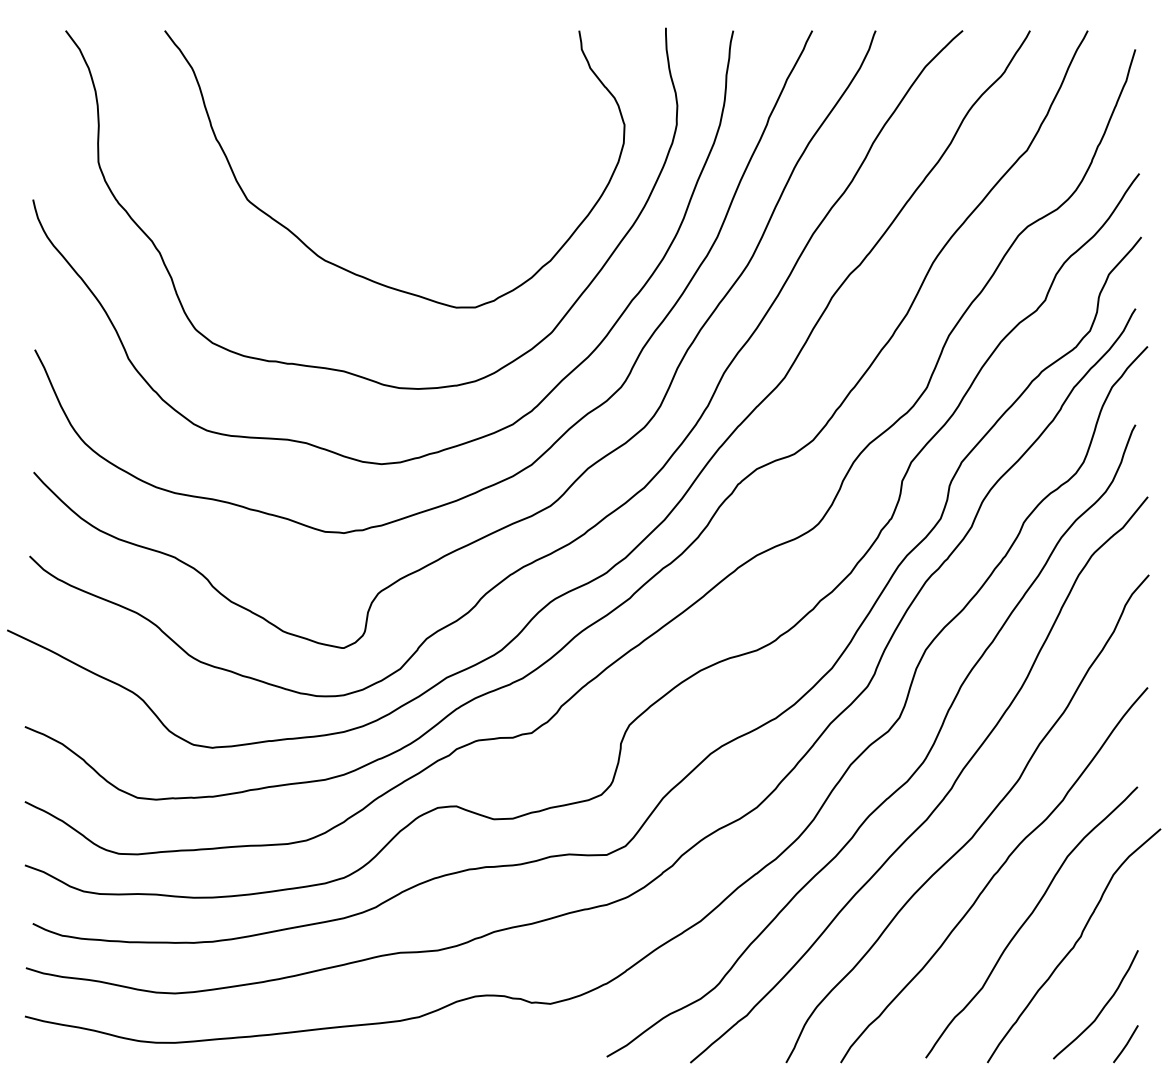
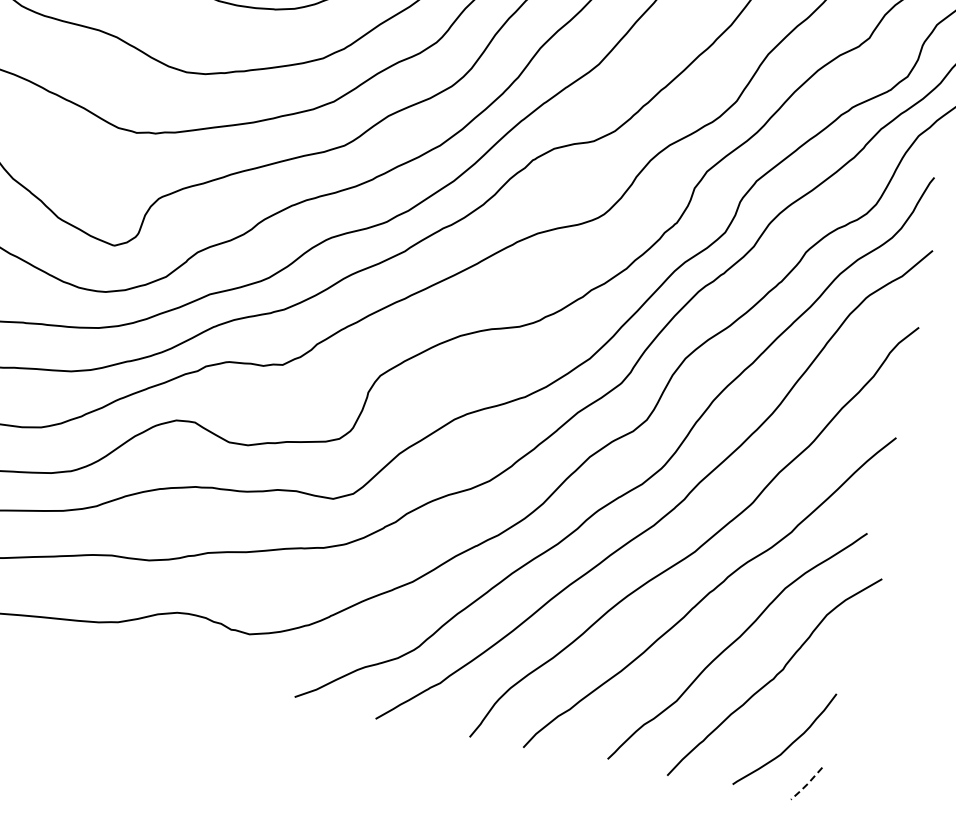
line: (1126, 1044) -> (807, 784), solid -> dashed

